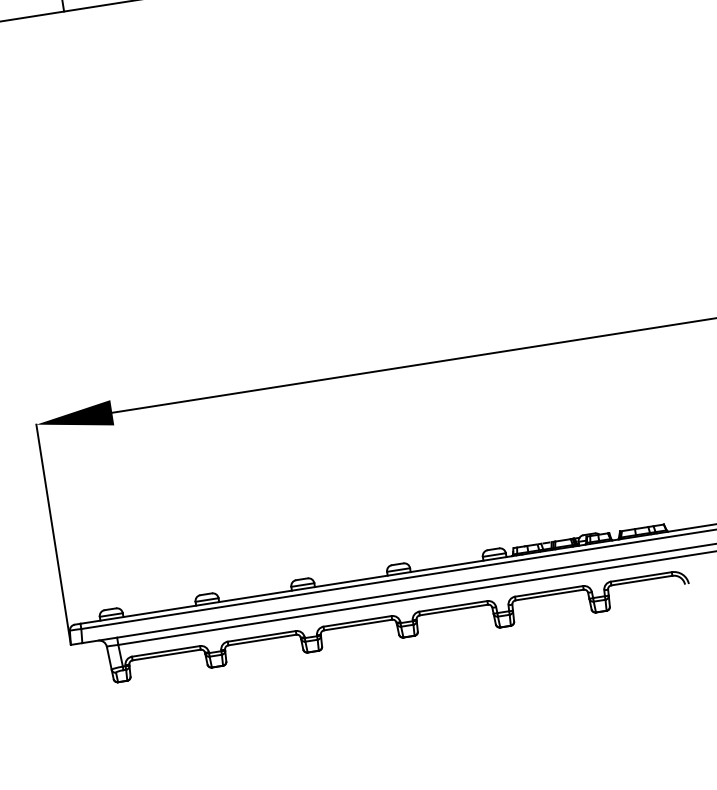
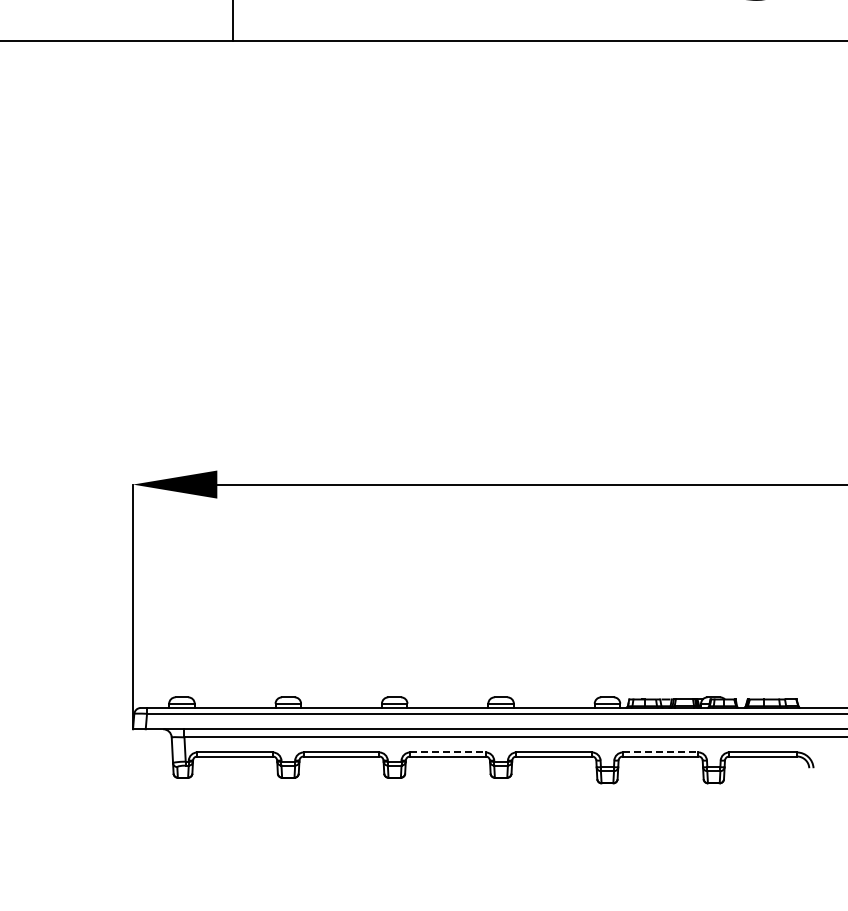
line: (548, 591) -> (660, 752), solid -> dashed
line: (357, 621) -> (447, 752), solid -> dashed

